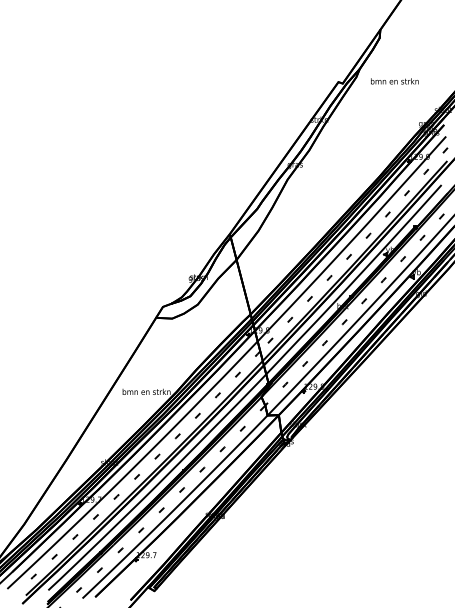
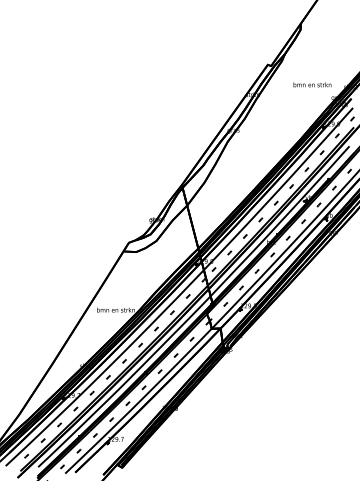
text: (394, 81) -> (312, 84), moved

